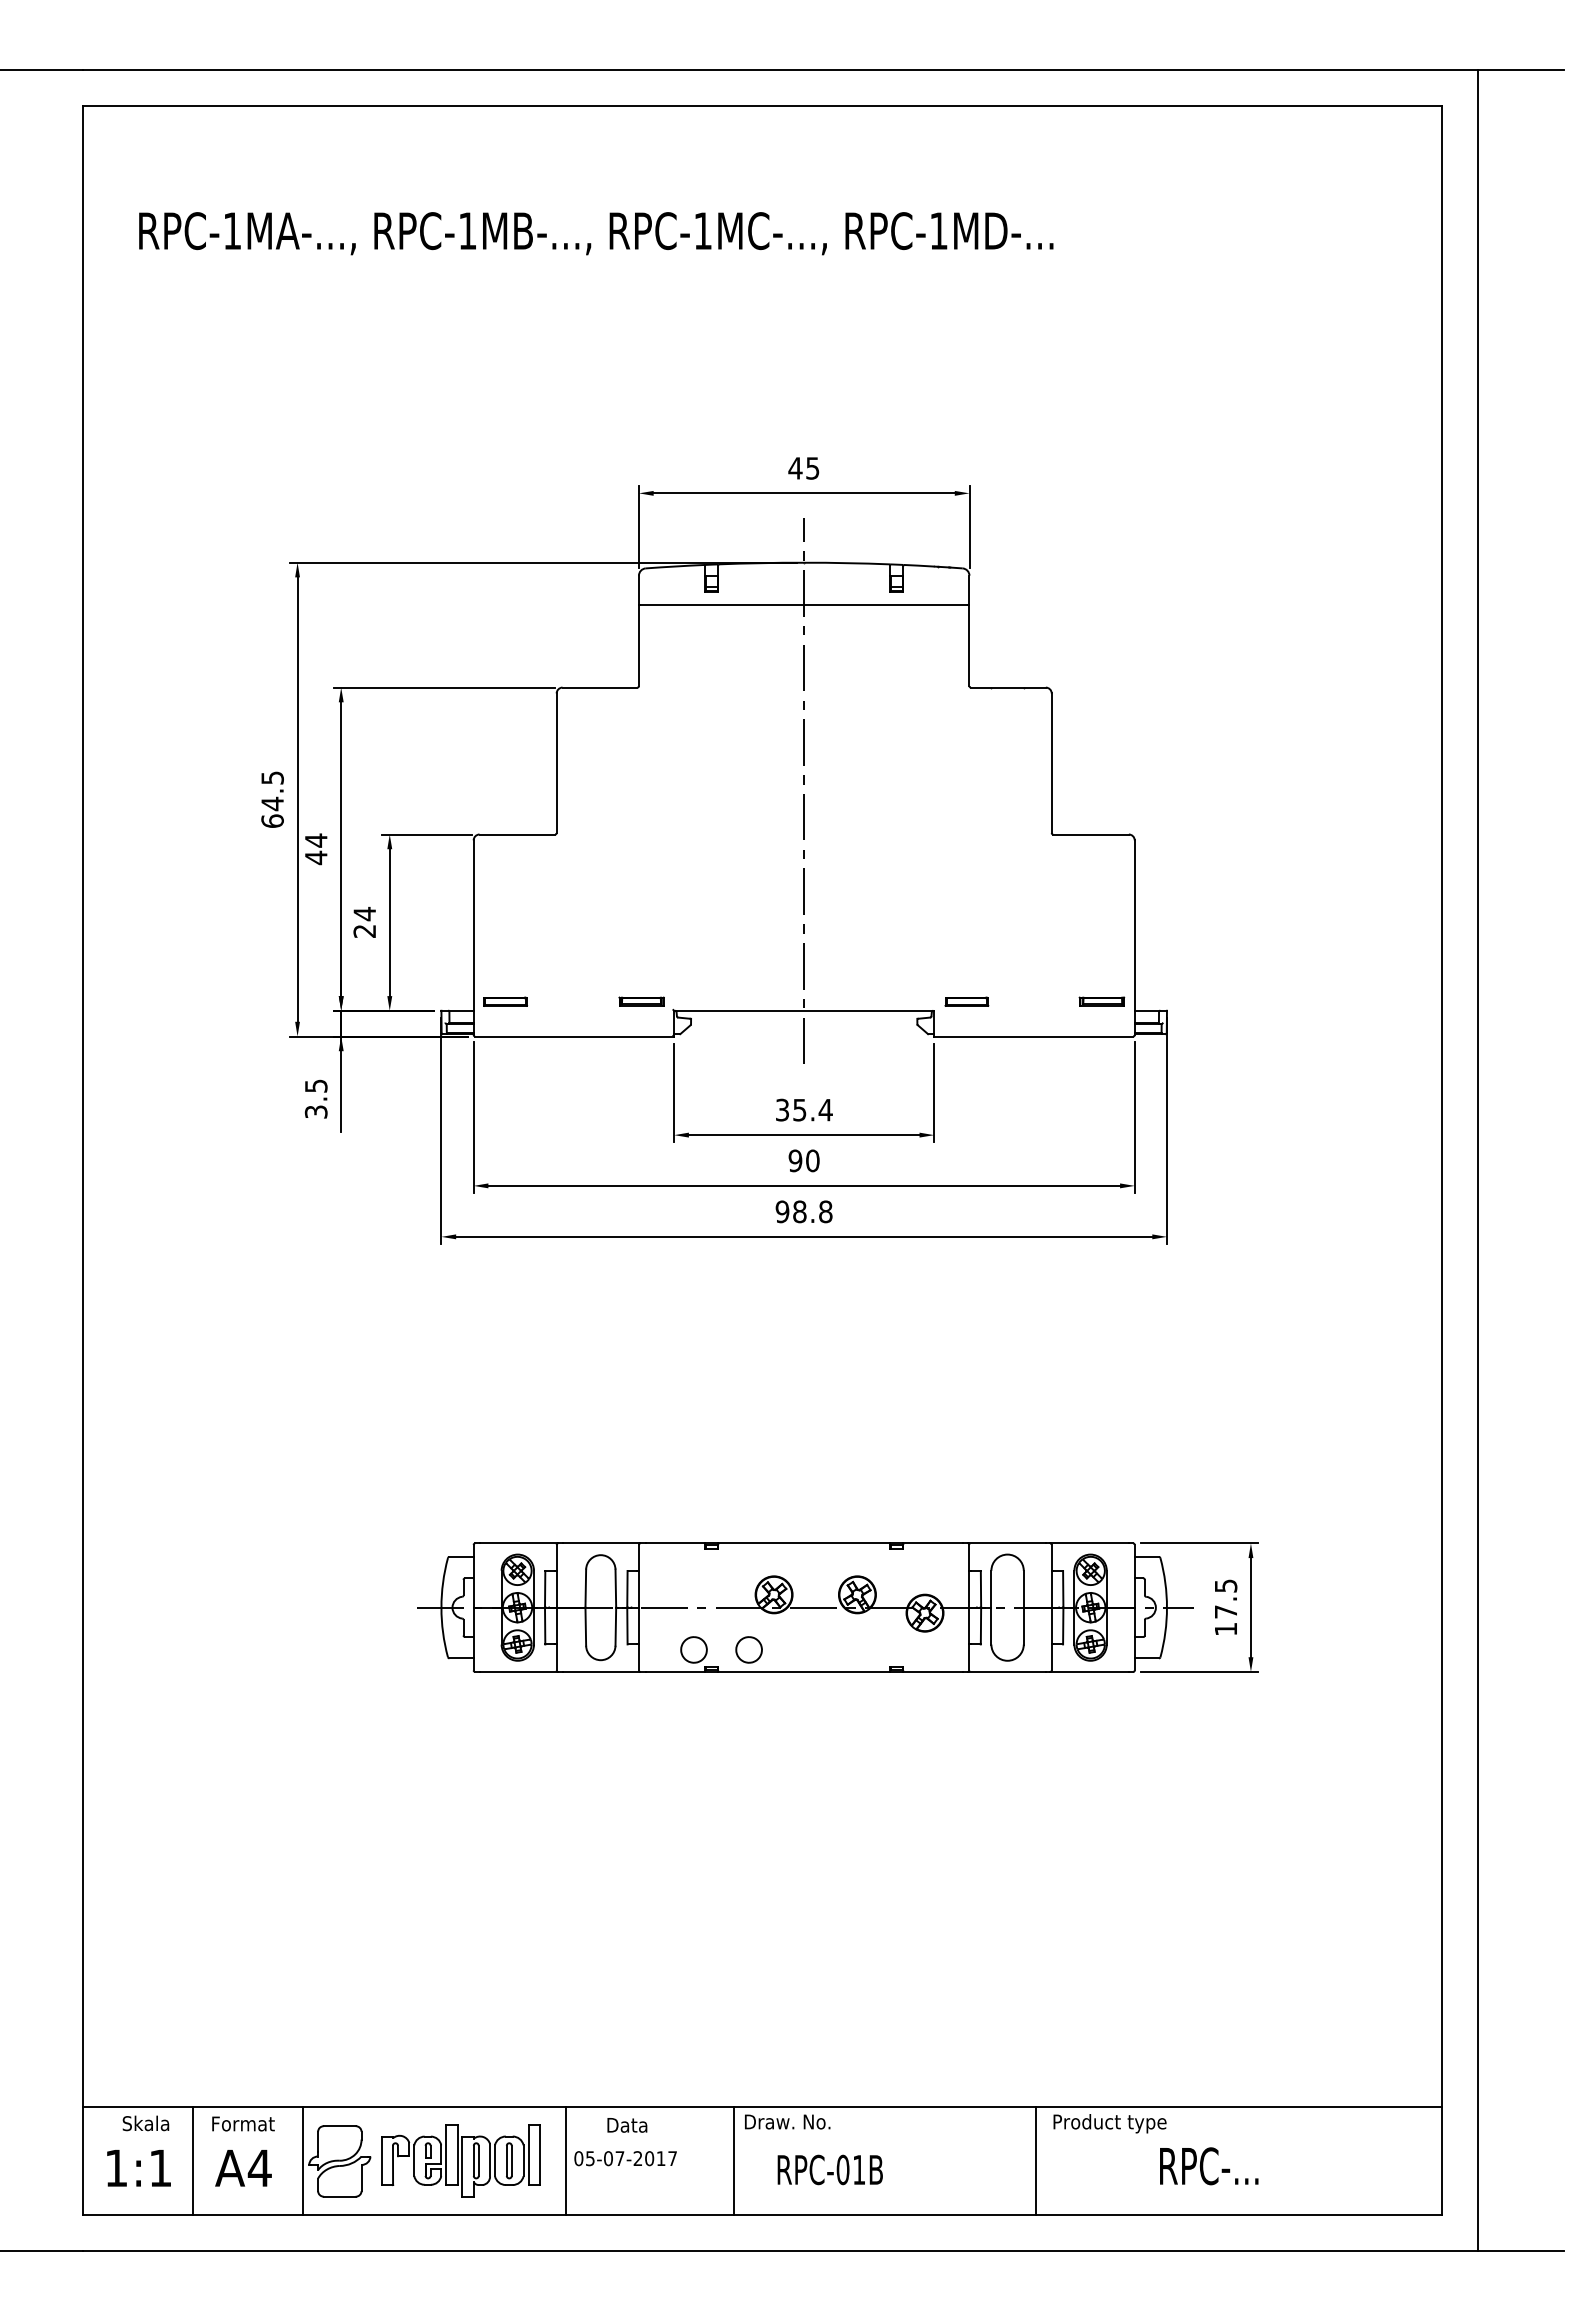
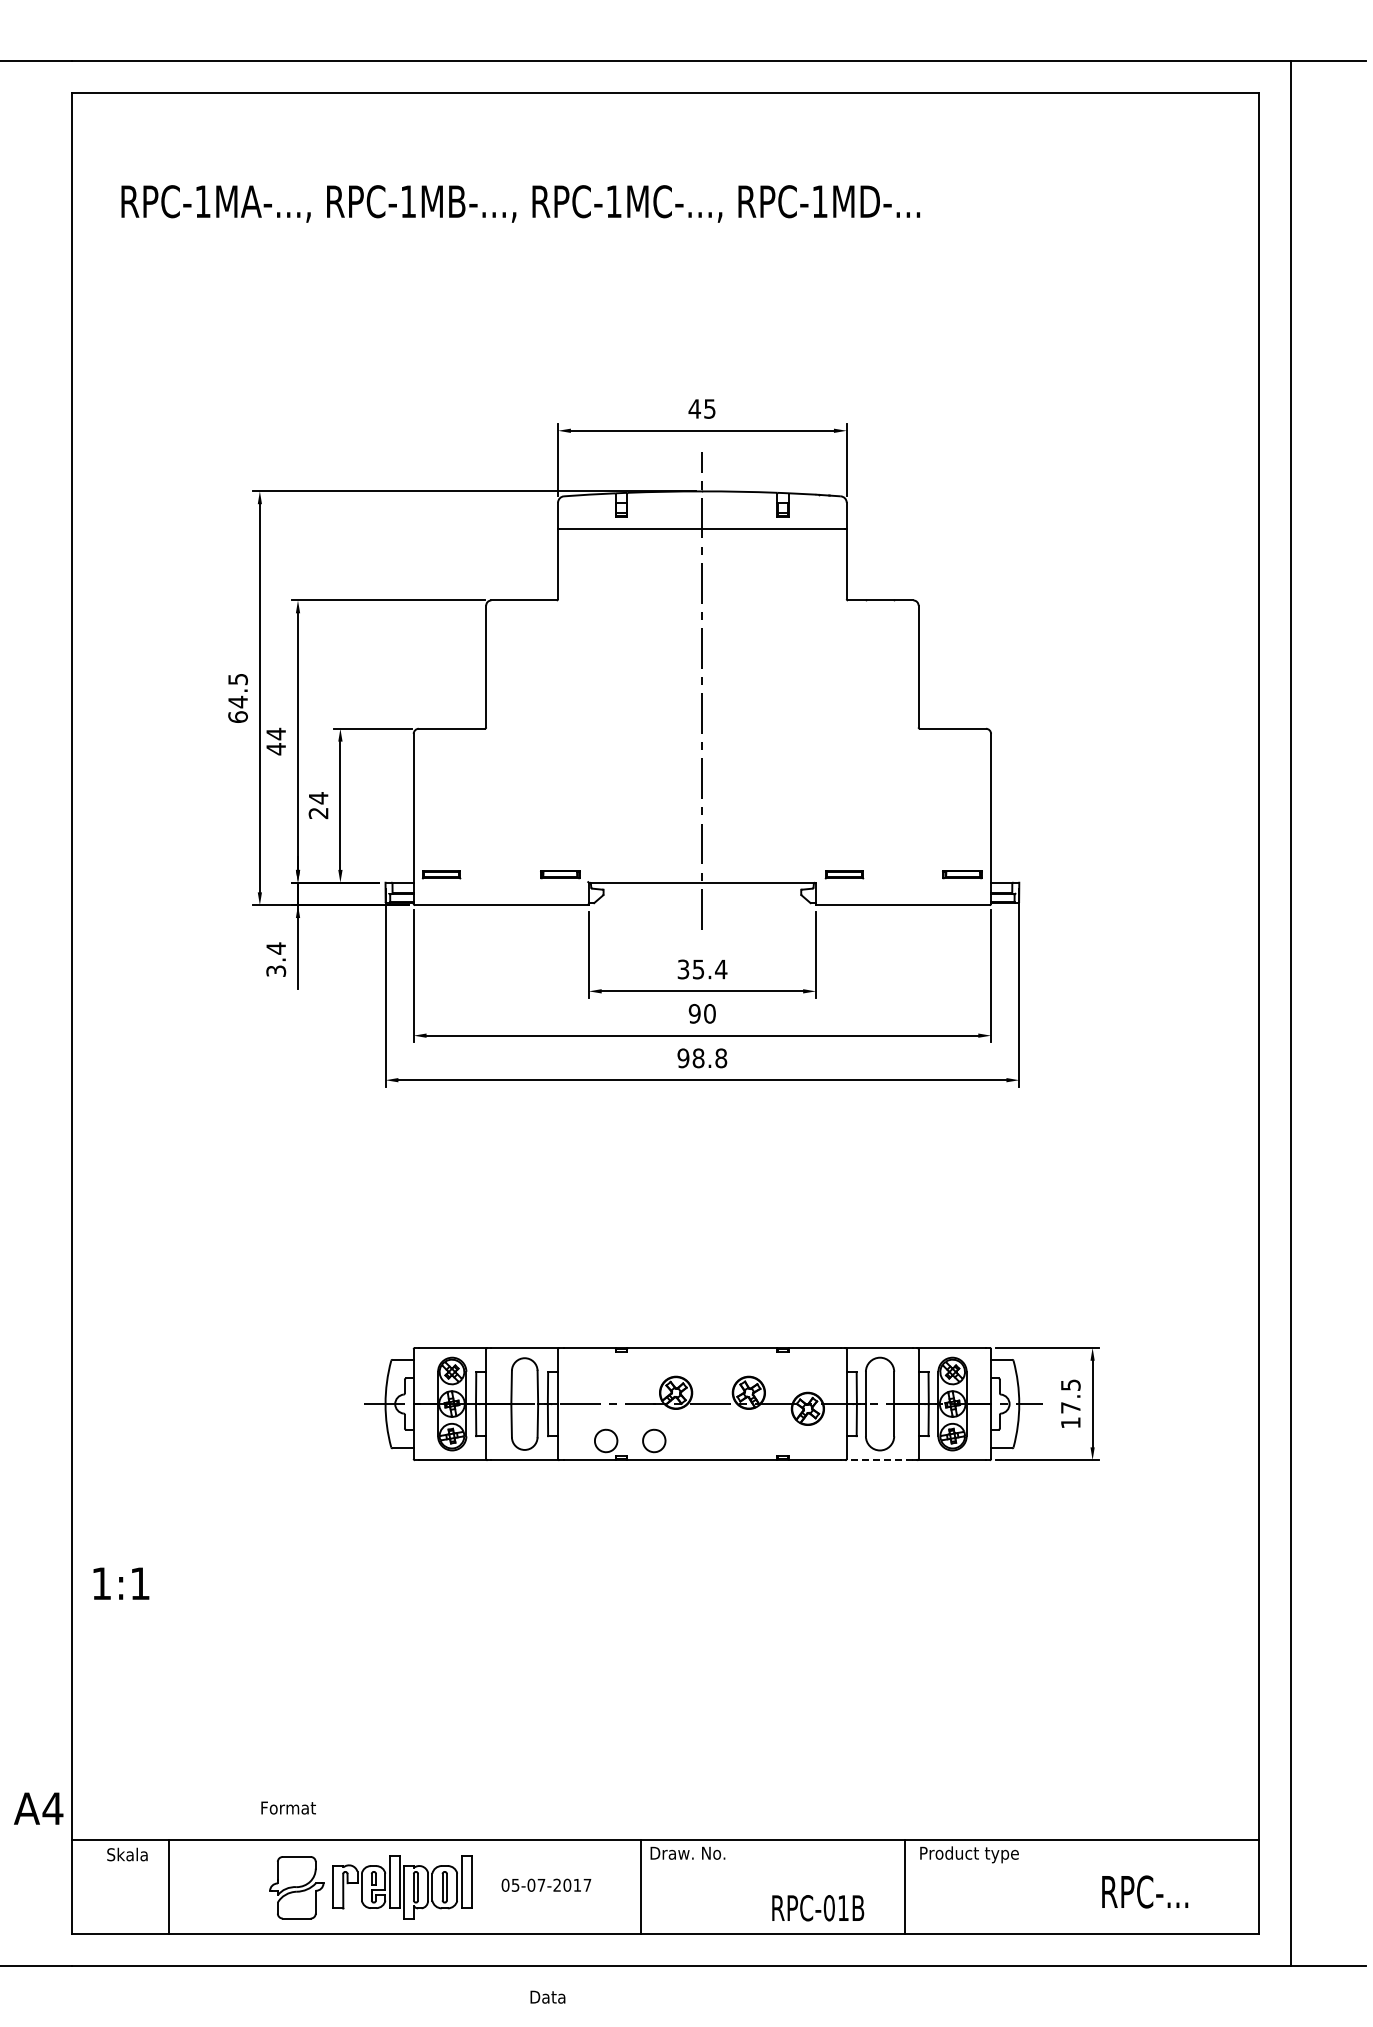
text: (316, 1086) -> (276, 948), 3.5 -> 3.4
line: (1005, 1672) -> (878, 1460), solid -> dashed
text: (243, 2123) -> (288, 1807), moved
text: (626, 2124) -> (547, 1996), moved
line: (302, 2159) -> (264, 1886), removed
line: (566, 2159) -> (494, 1886), removed
text: (1209, 2165) -> (1145, 1891), moved
text: (139, 2168) -> (121, 1583), moved
text: (243, 2168) -> (38, 1808), moved
text: (830, 2170) -> (818, 1908), moved

